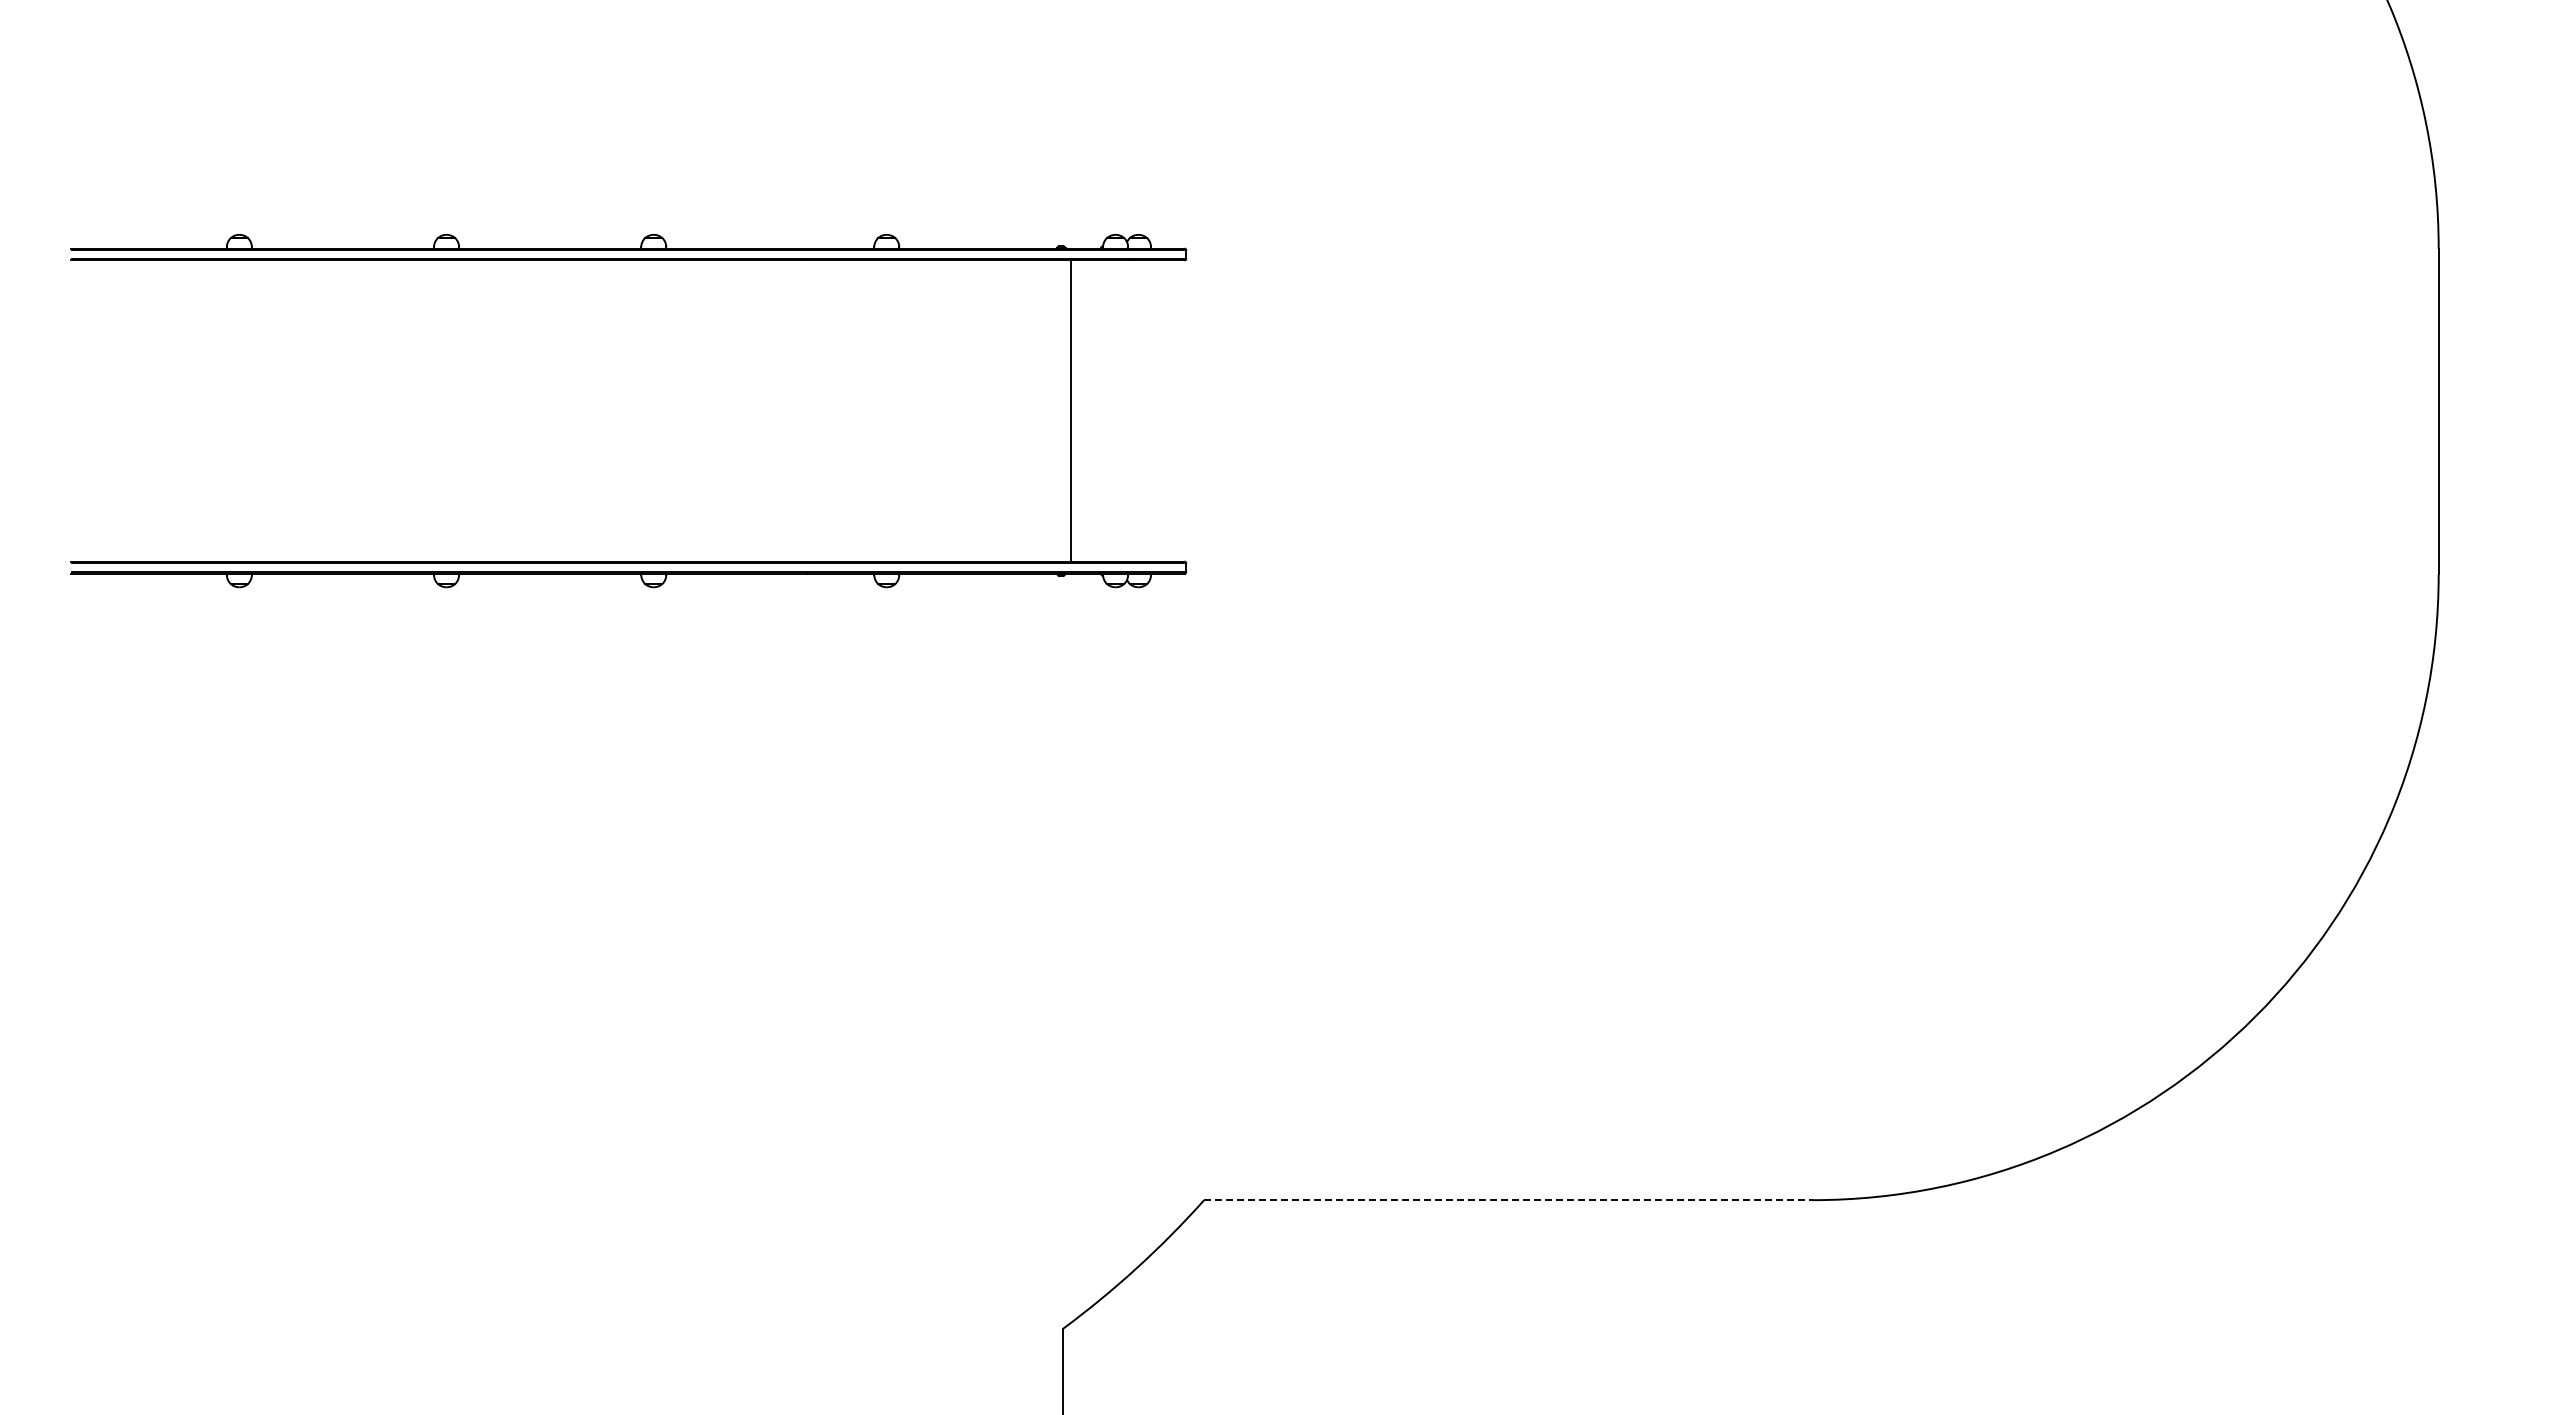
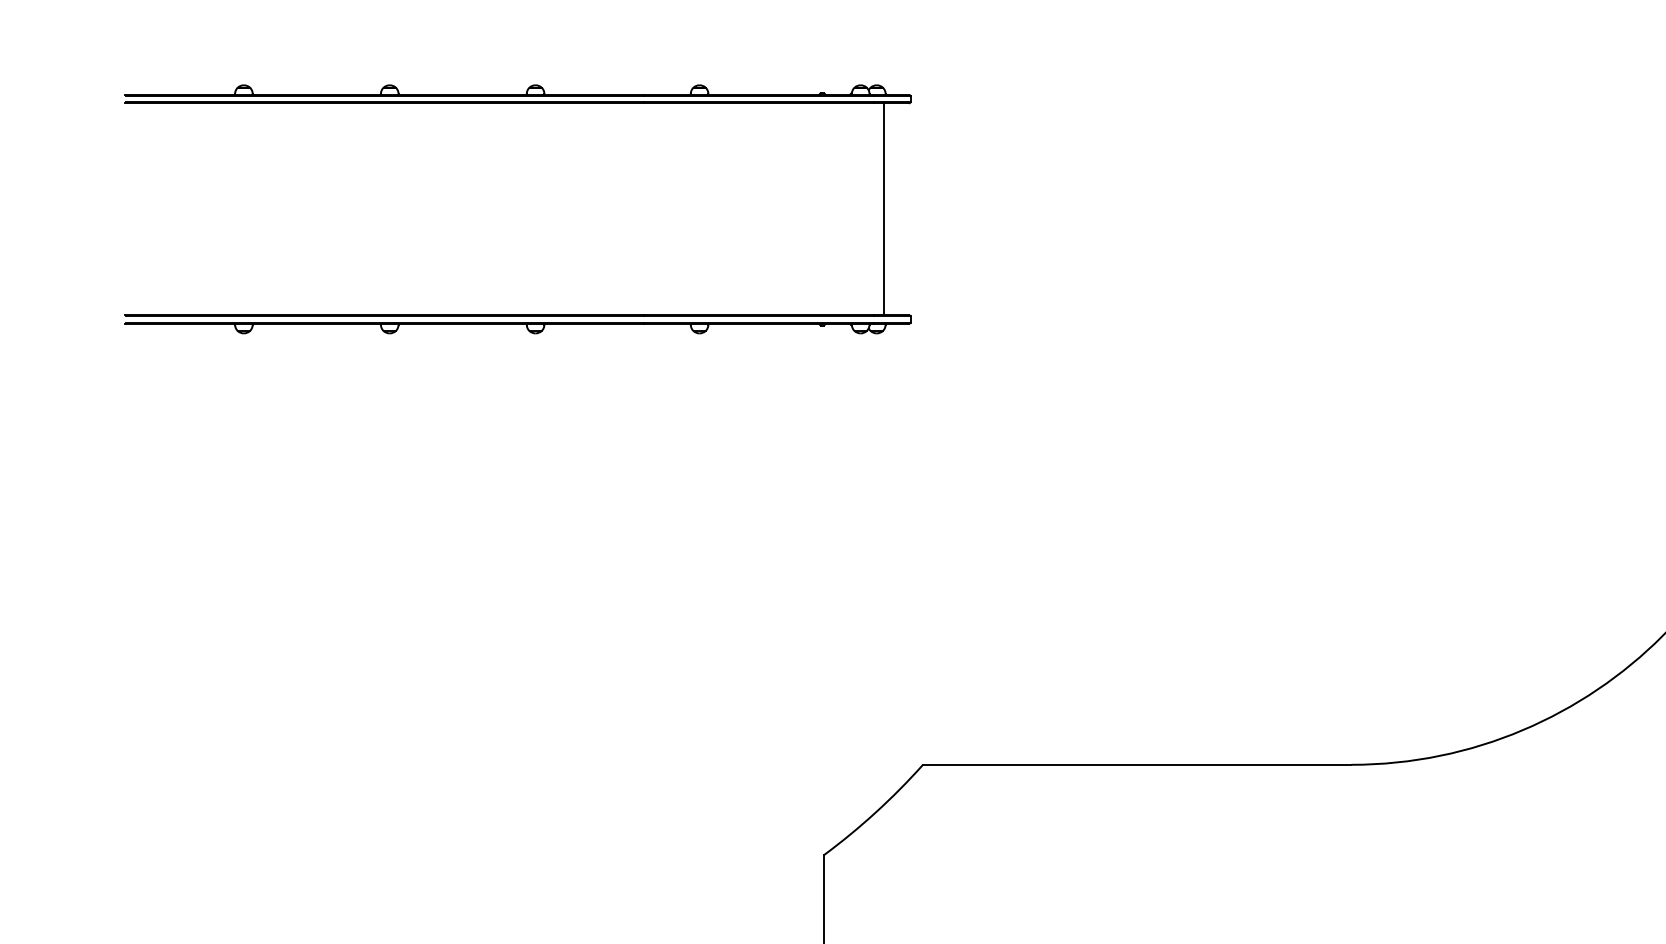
line: (1070, 410) -> (883, 208), moved
line: (1508, 1200) -> (1137, 765), dashed -> solid

